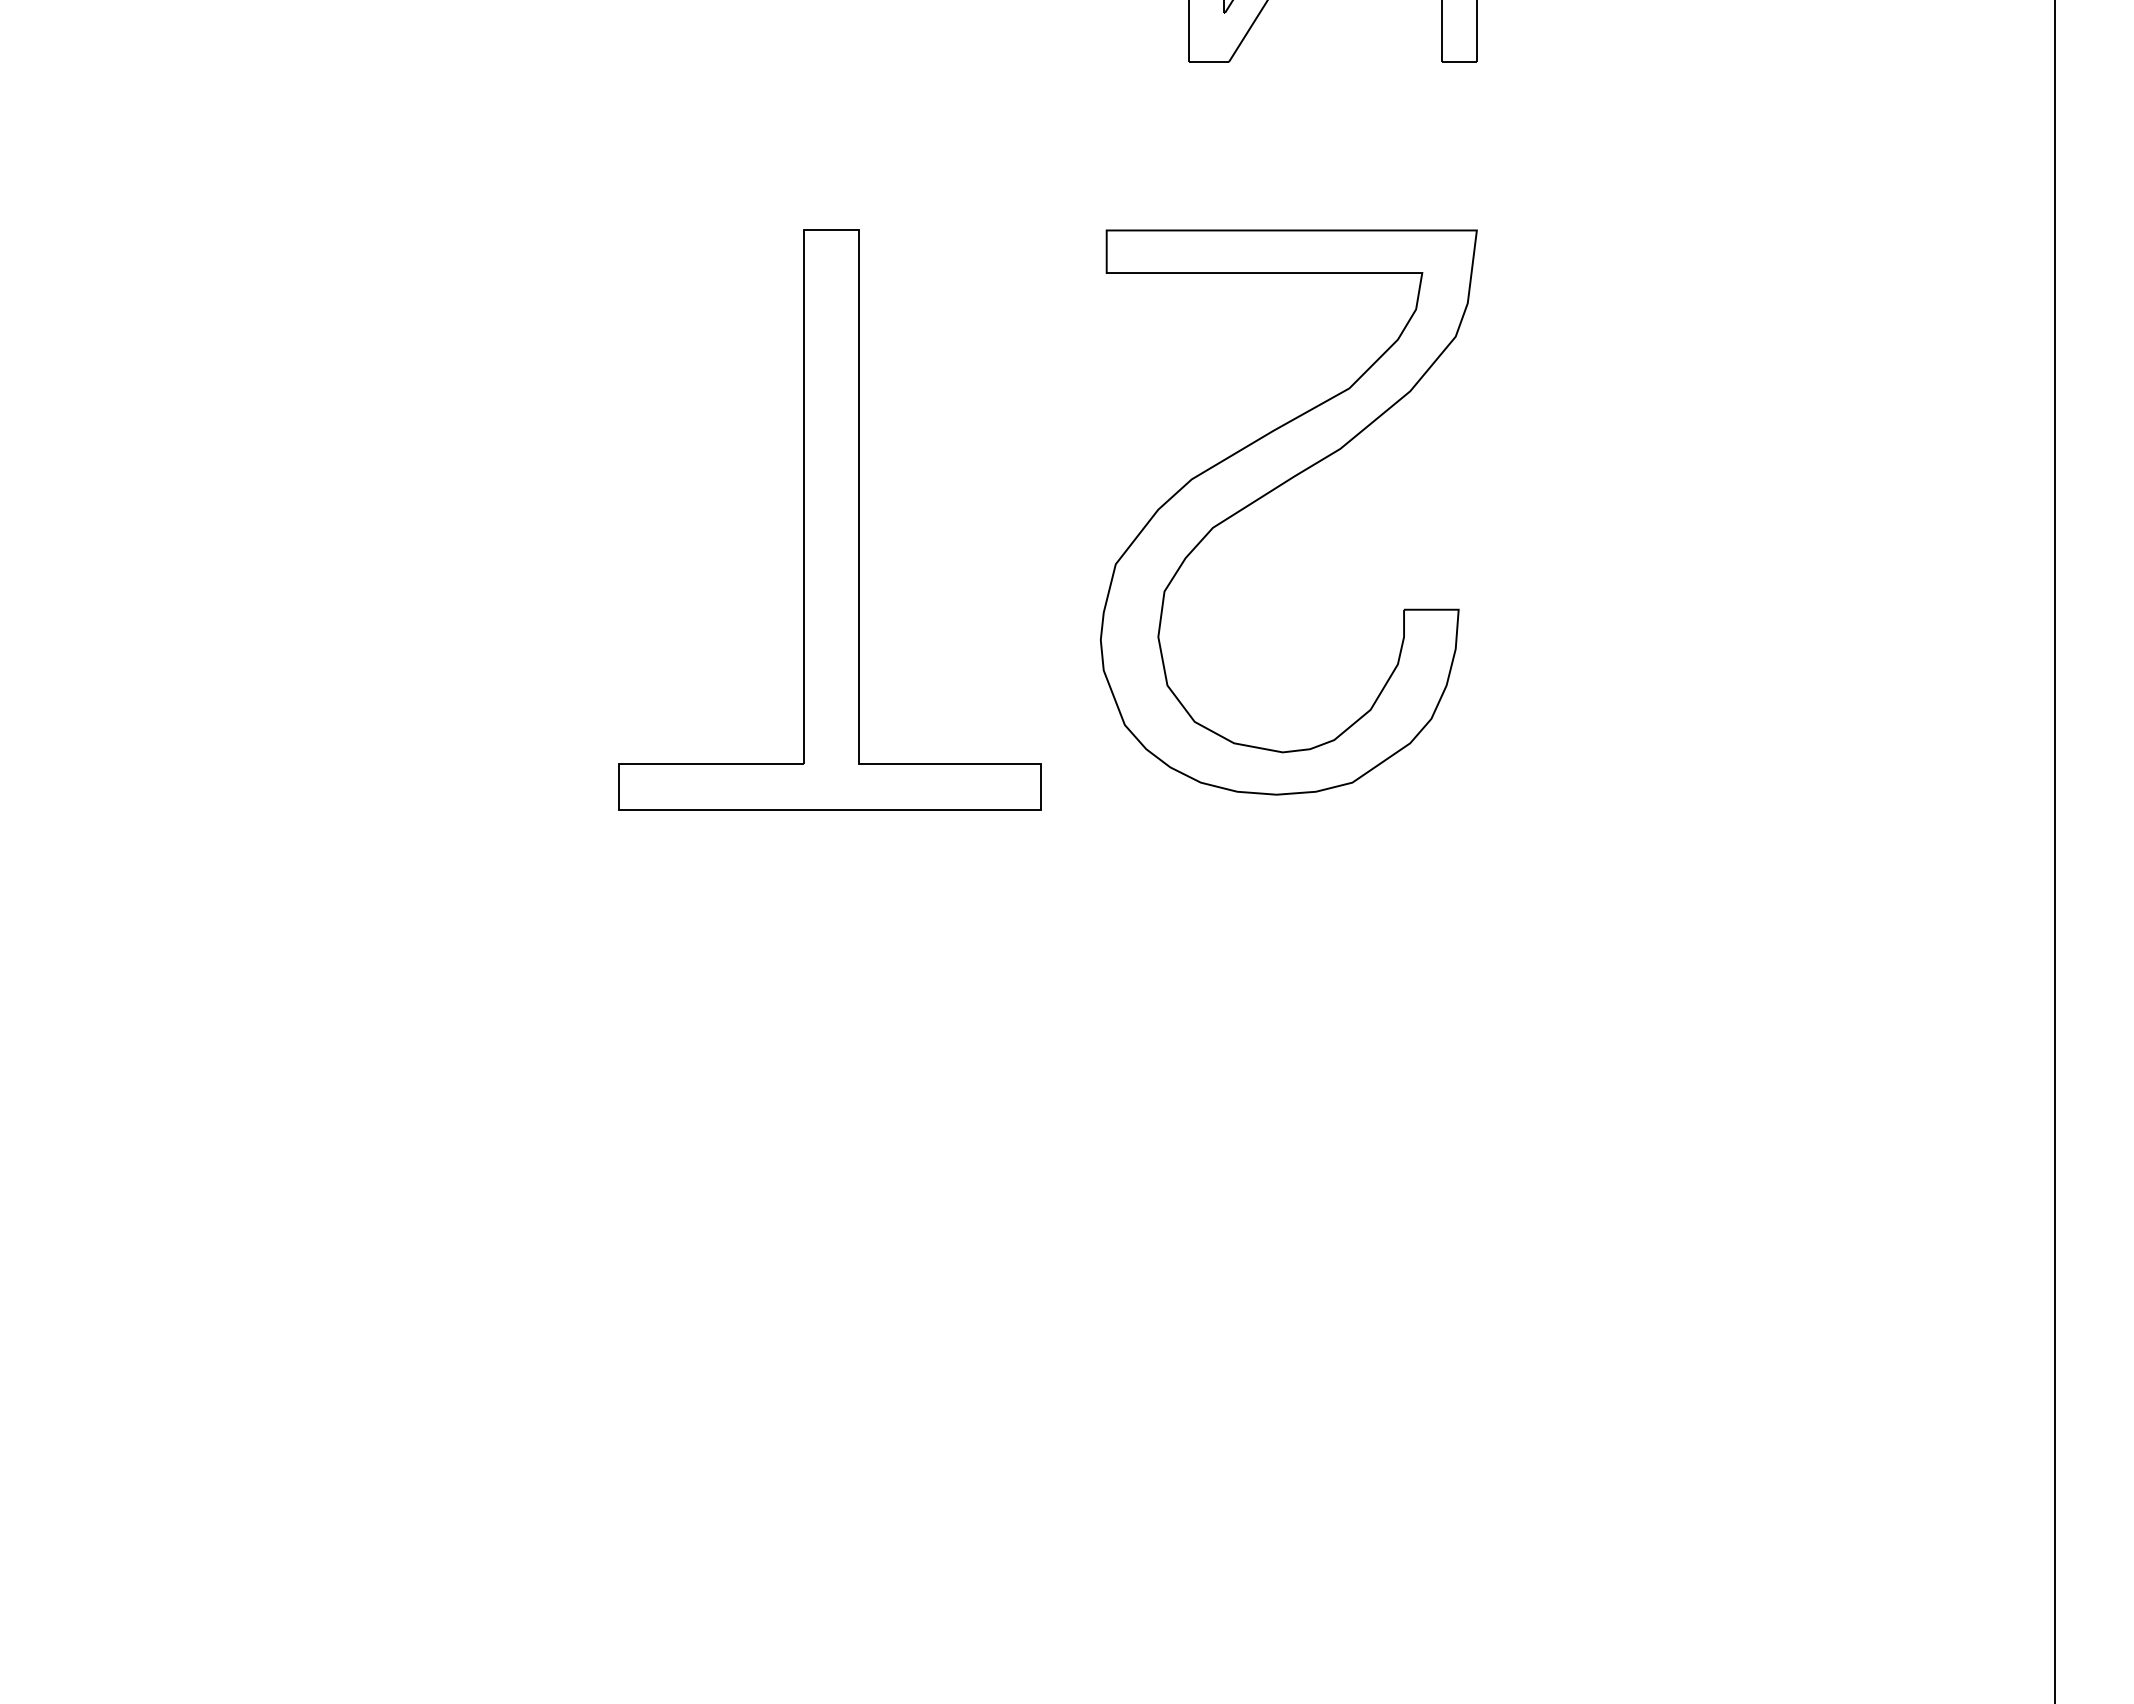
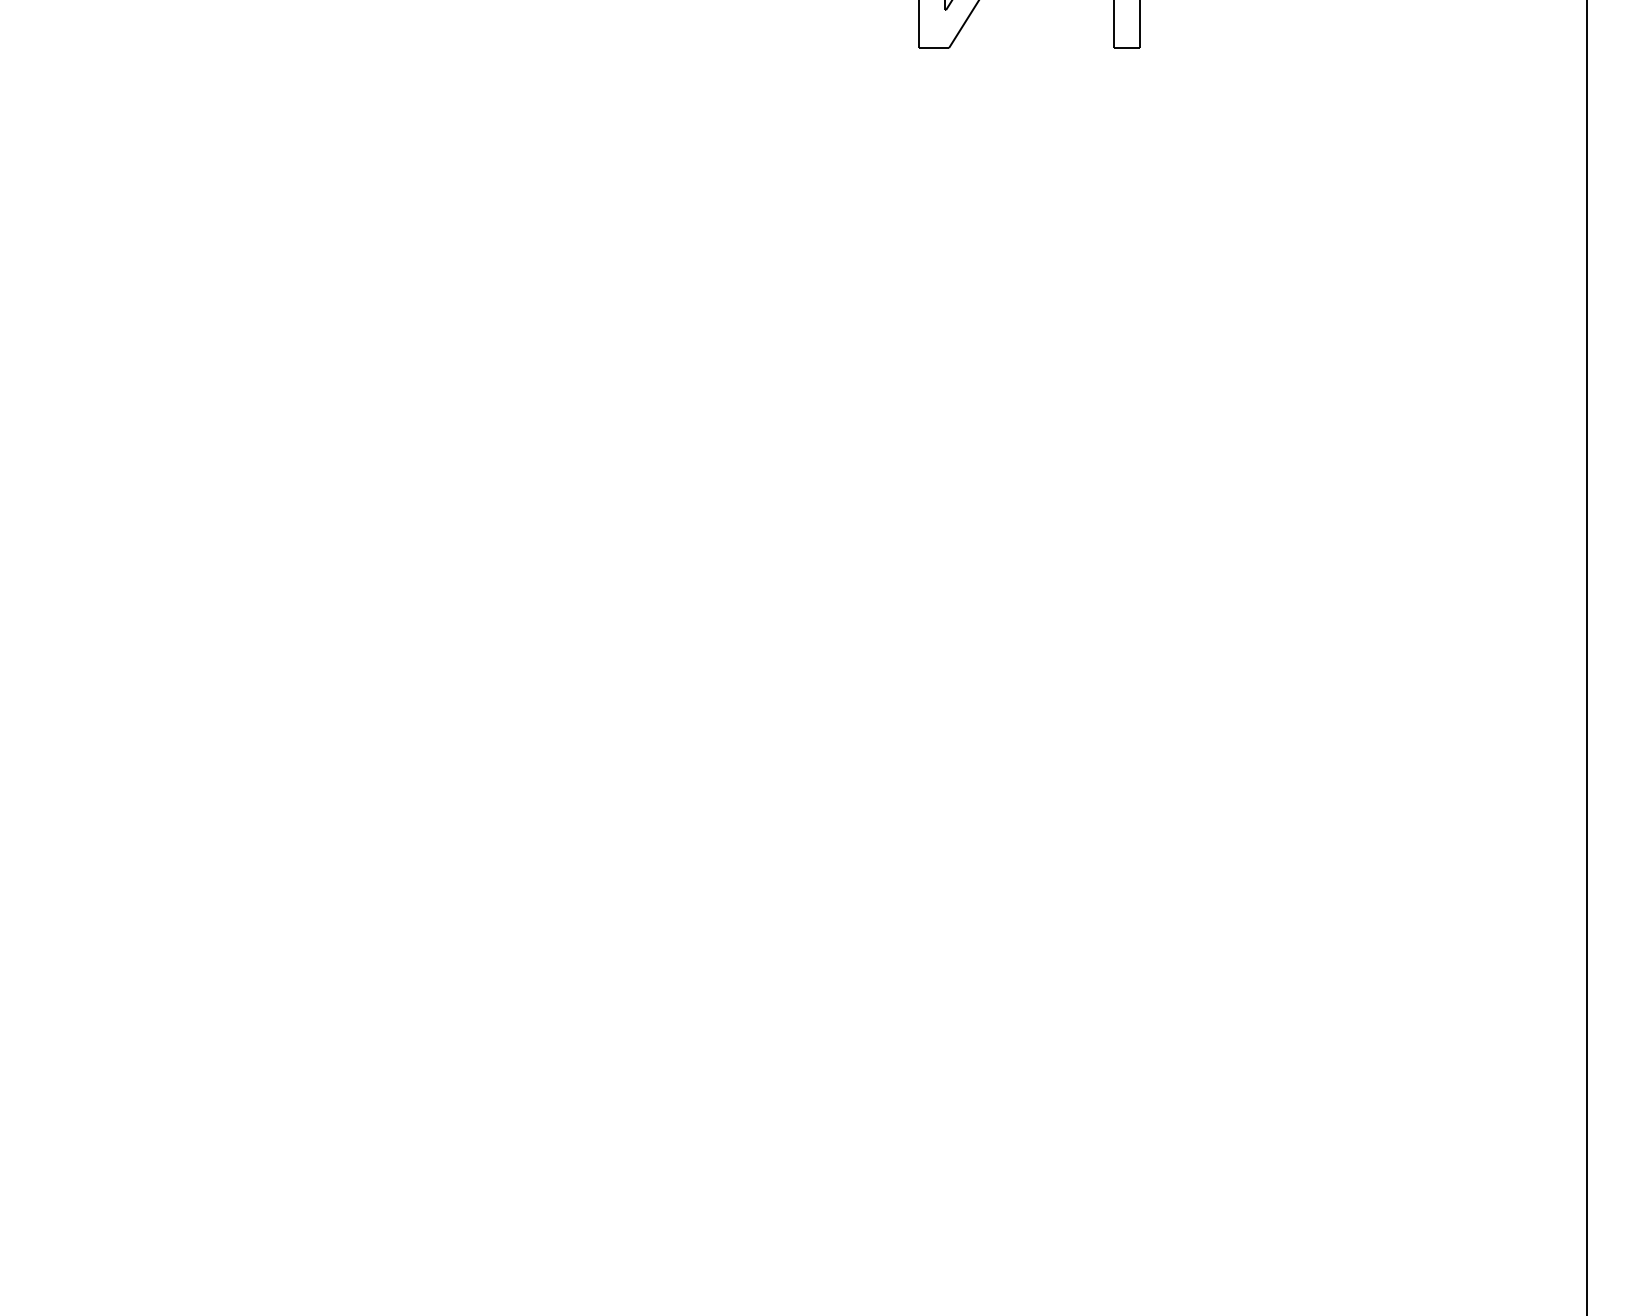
part: (1273, 491) -> (983, 379), removed
part: (829, 519) -> (640, 401), removed

